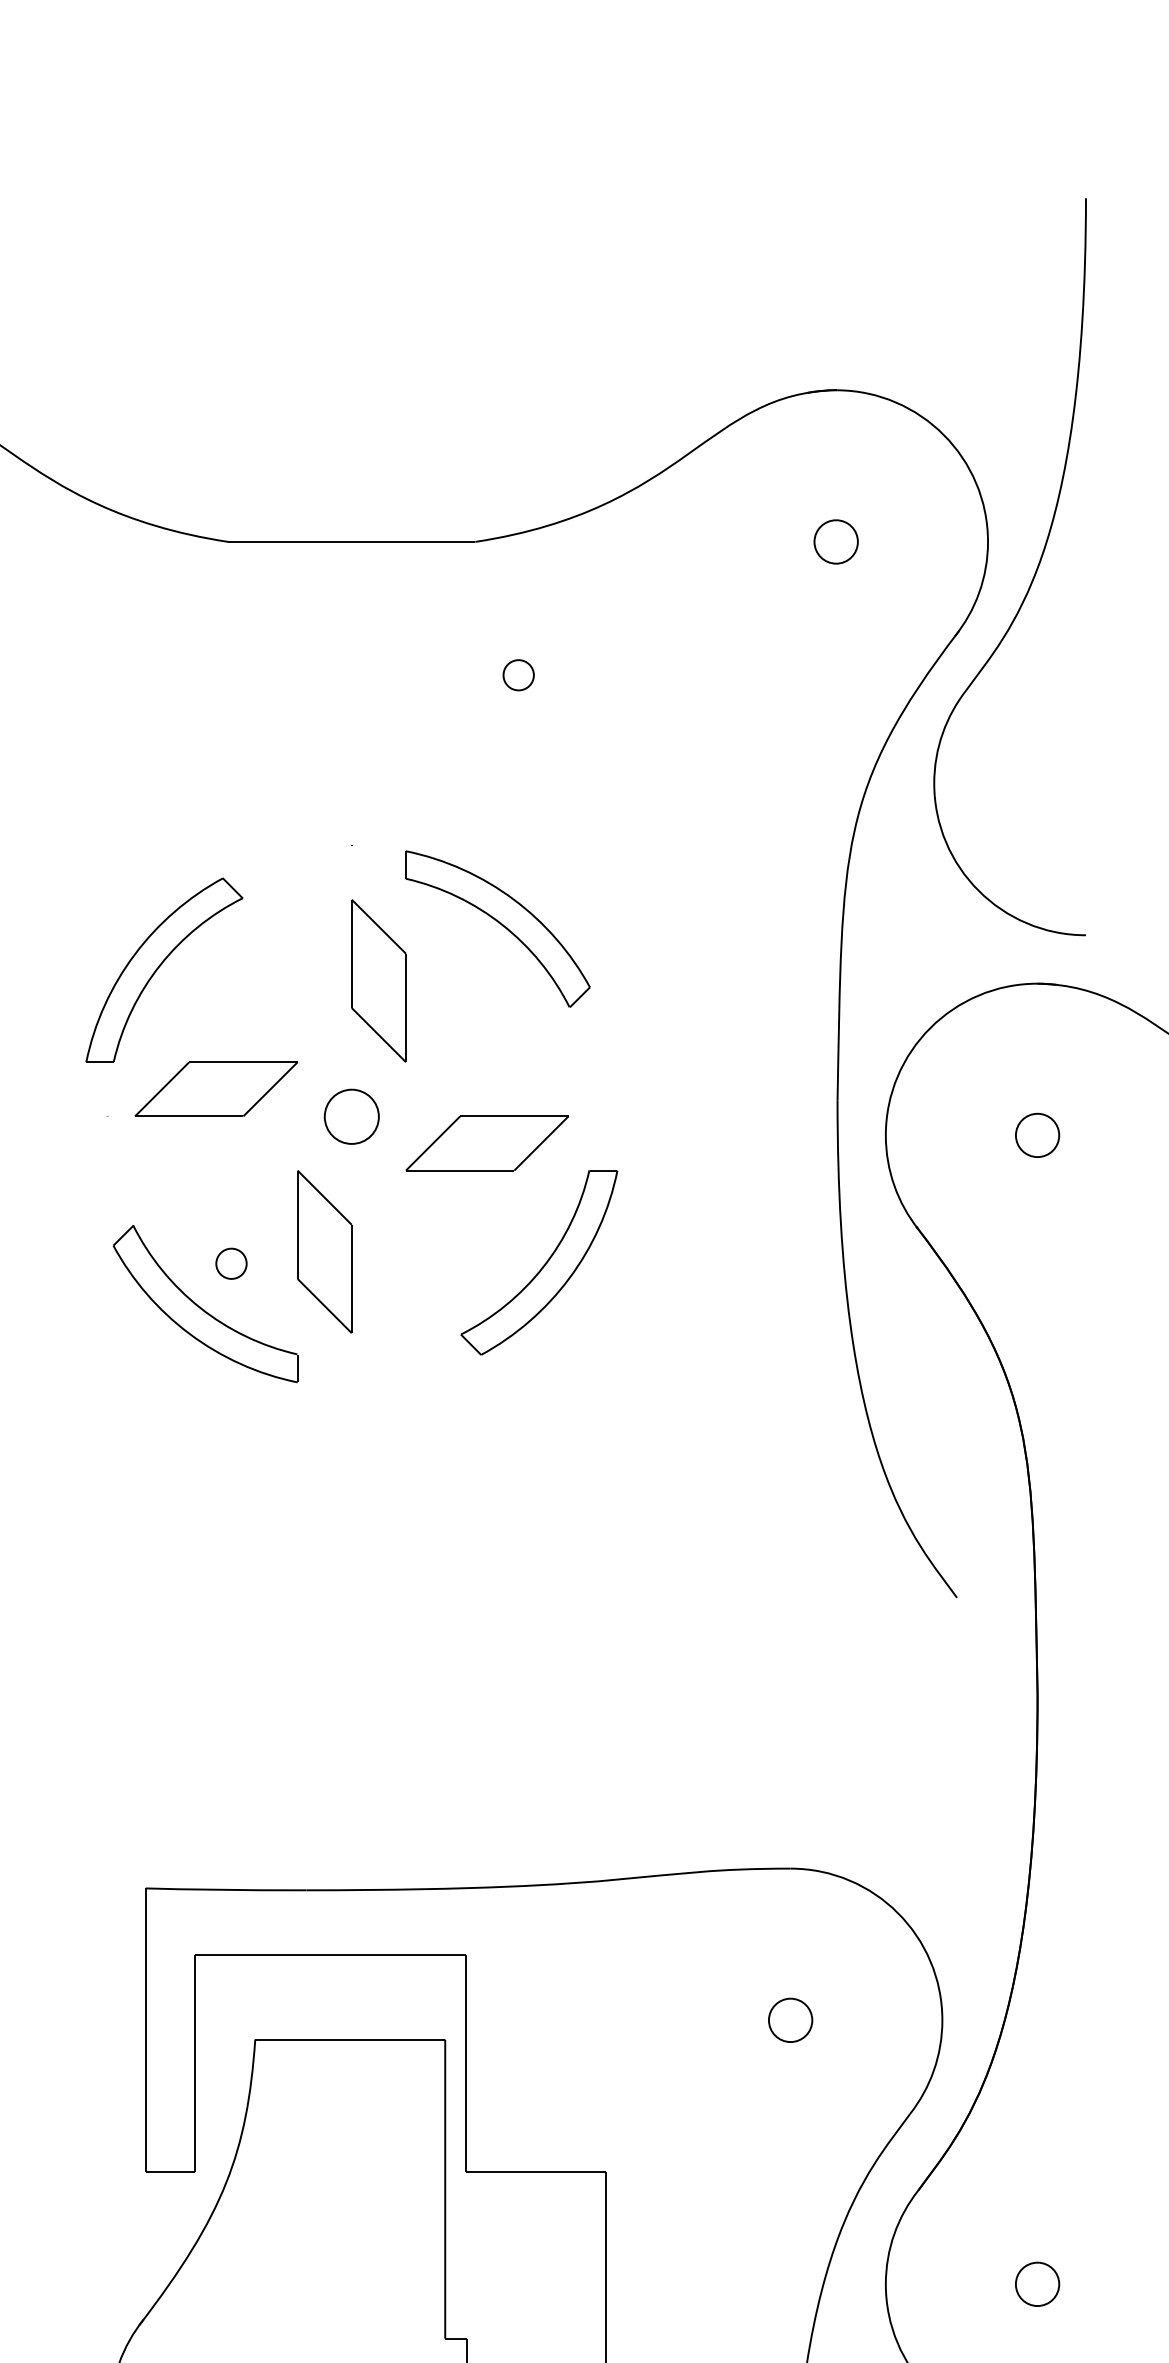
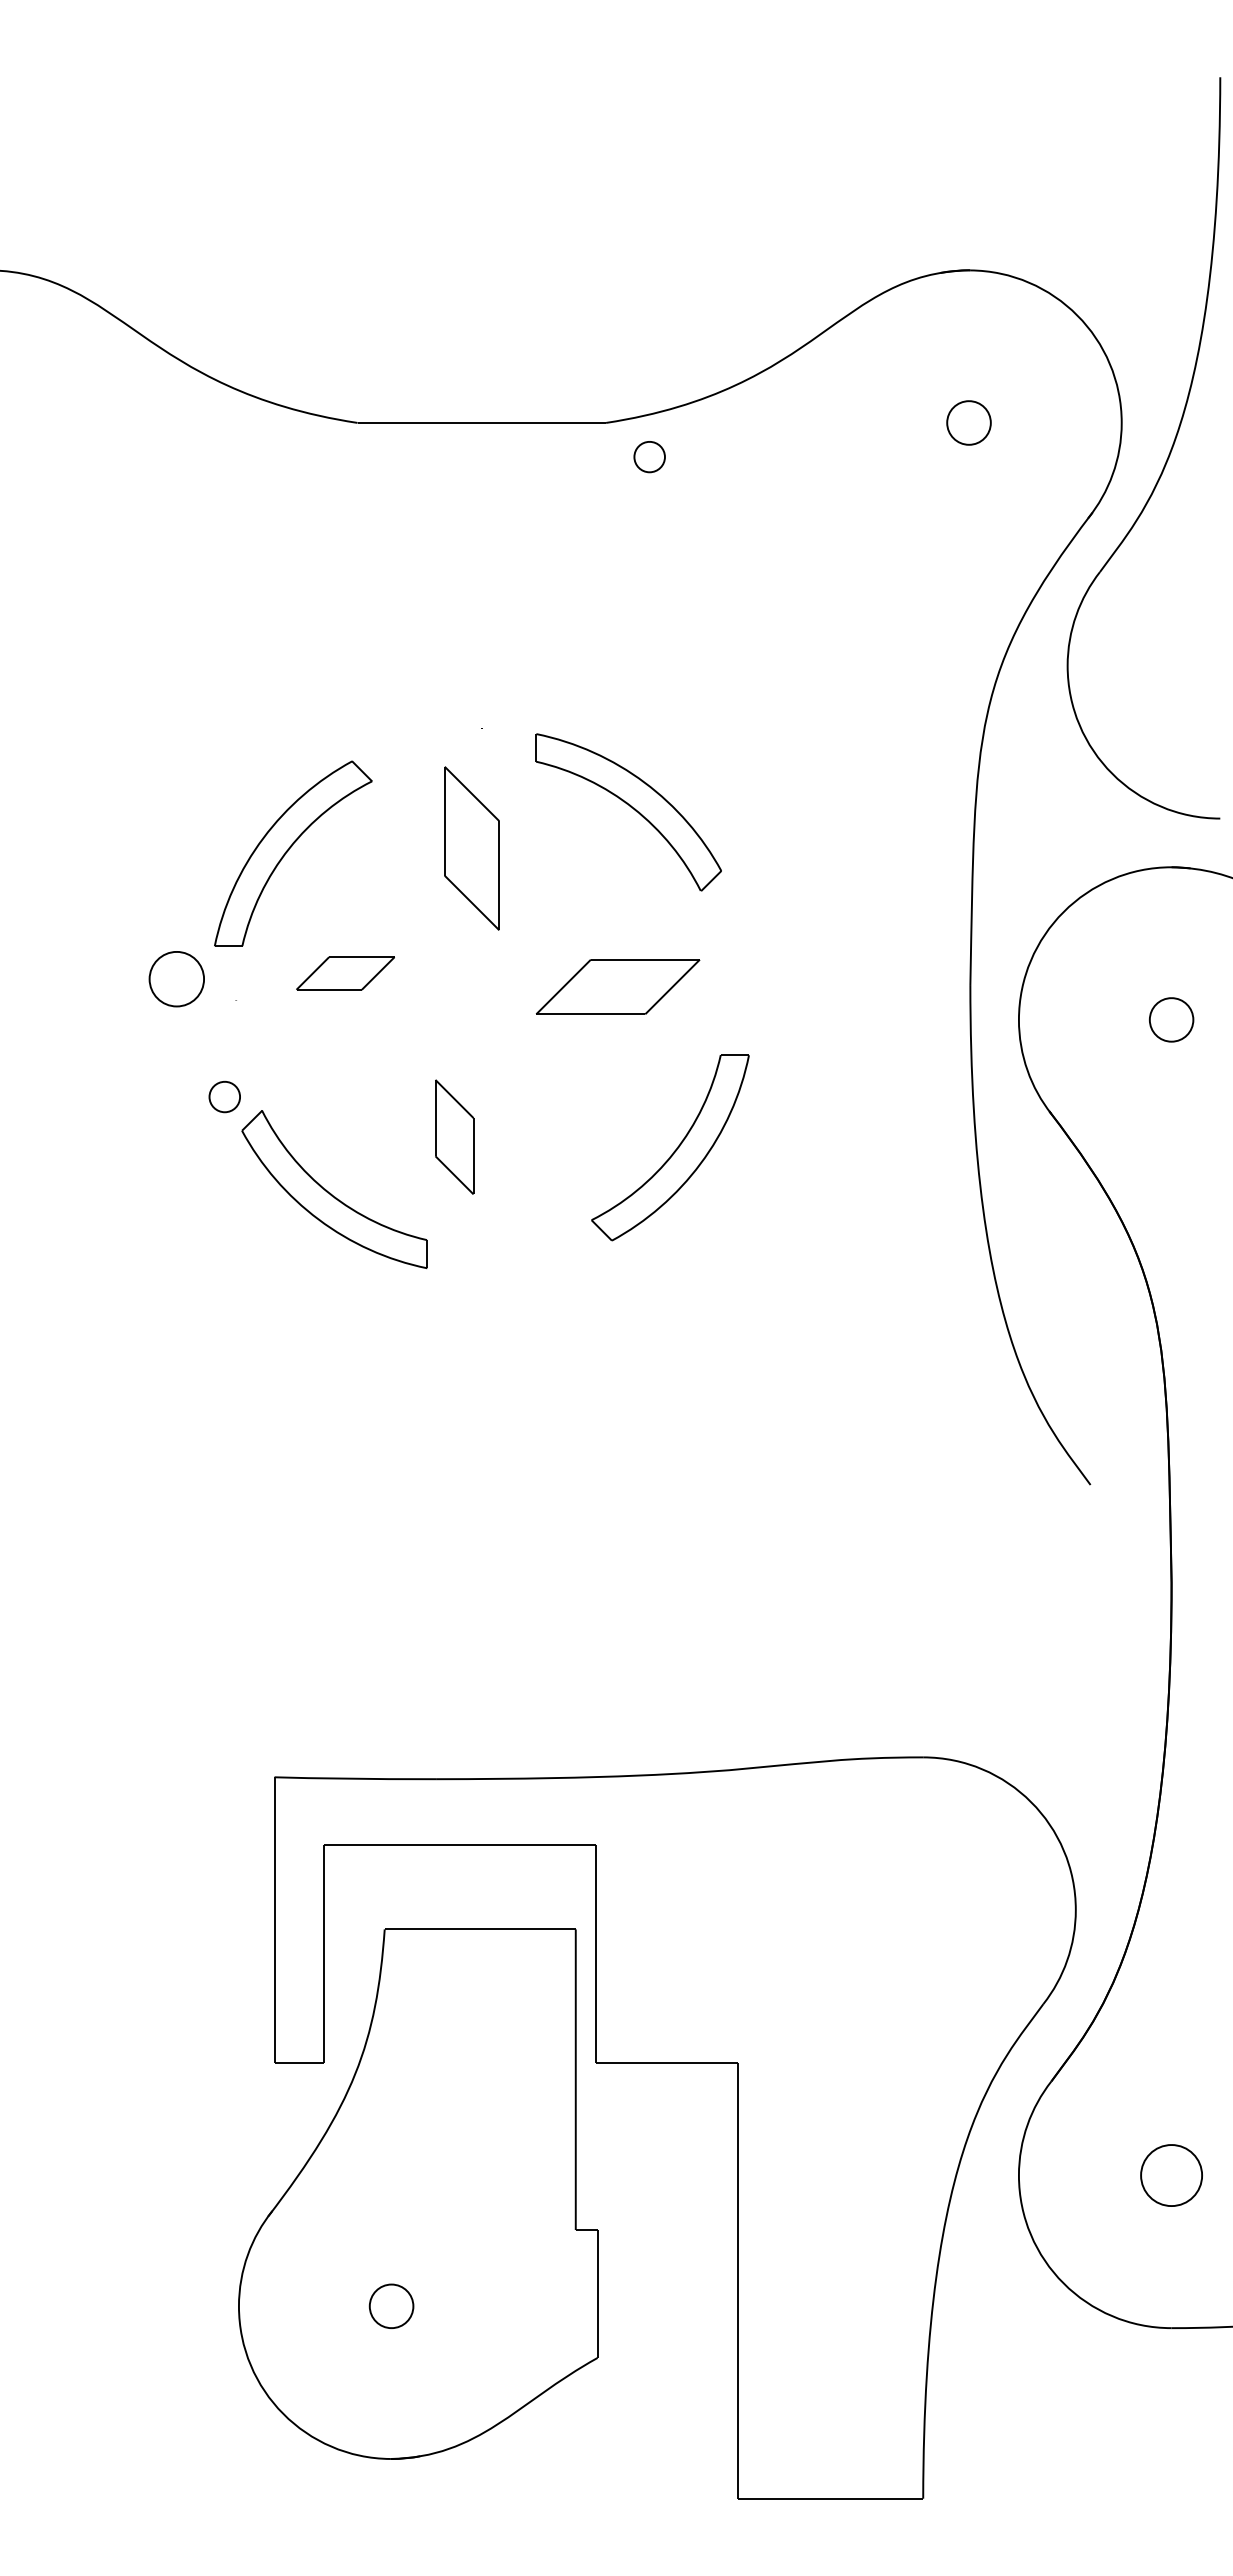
part: (518, 675) -> (649, 457), moved
part: (378, 980) -> (471, 848), moved
part: (216, 1089) -> (345, 973), size x0.6
part: (351, 1117) -> (176, 979), moved
part: (487, 1142) -> (618, 986), moved
part: (324, 1252) -> (454, 1137), size x0.7
part: (231, 1263) -> (224, 1096), moved
part: (789, 2019) -> (922, 1909), removed
part: (1037, 2284) -> (1171, 2175), size x1.4

